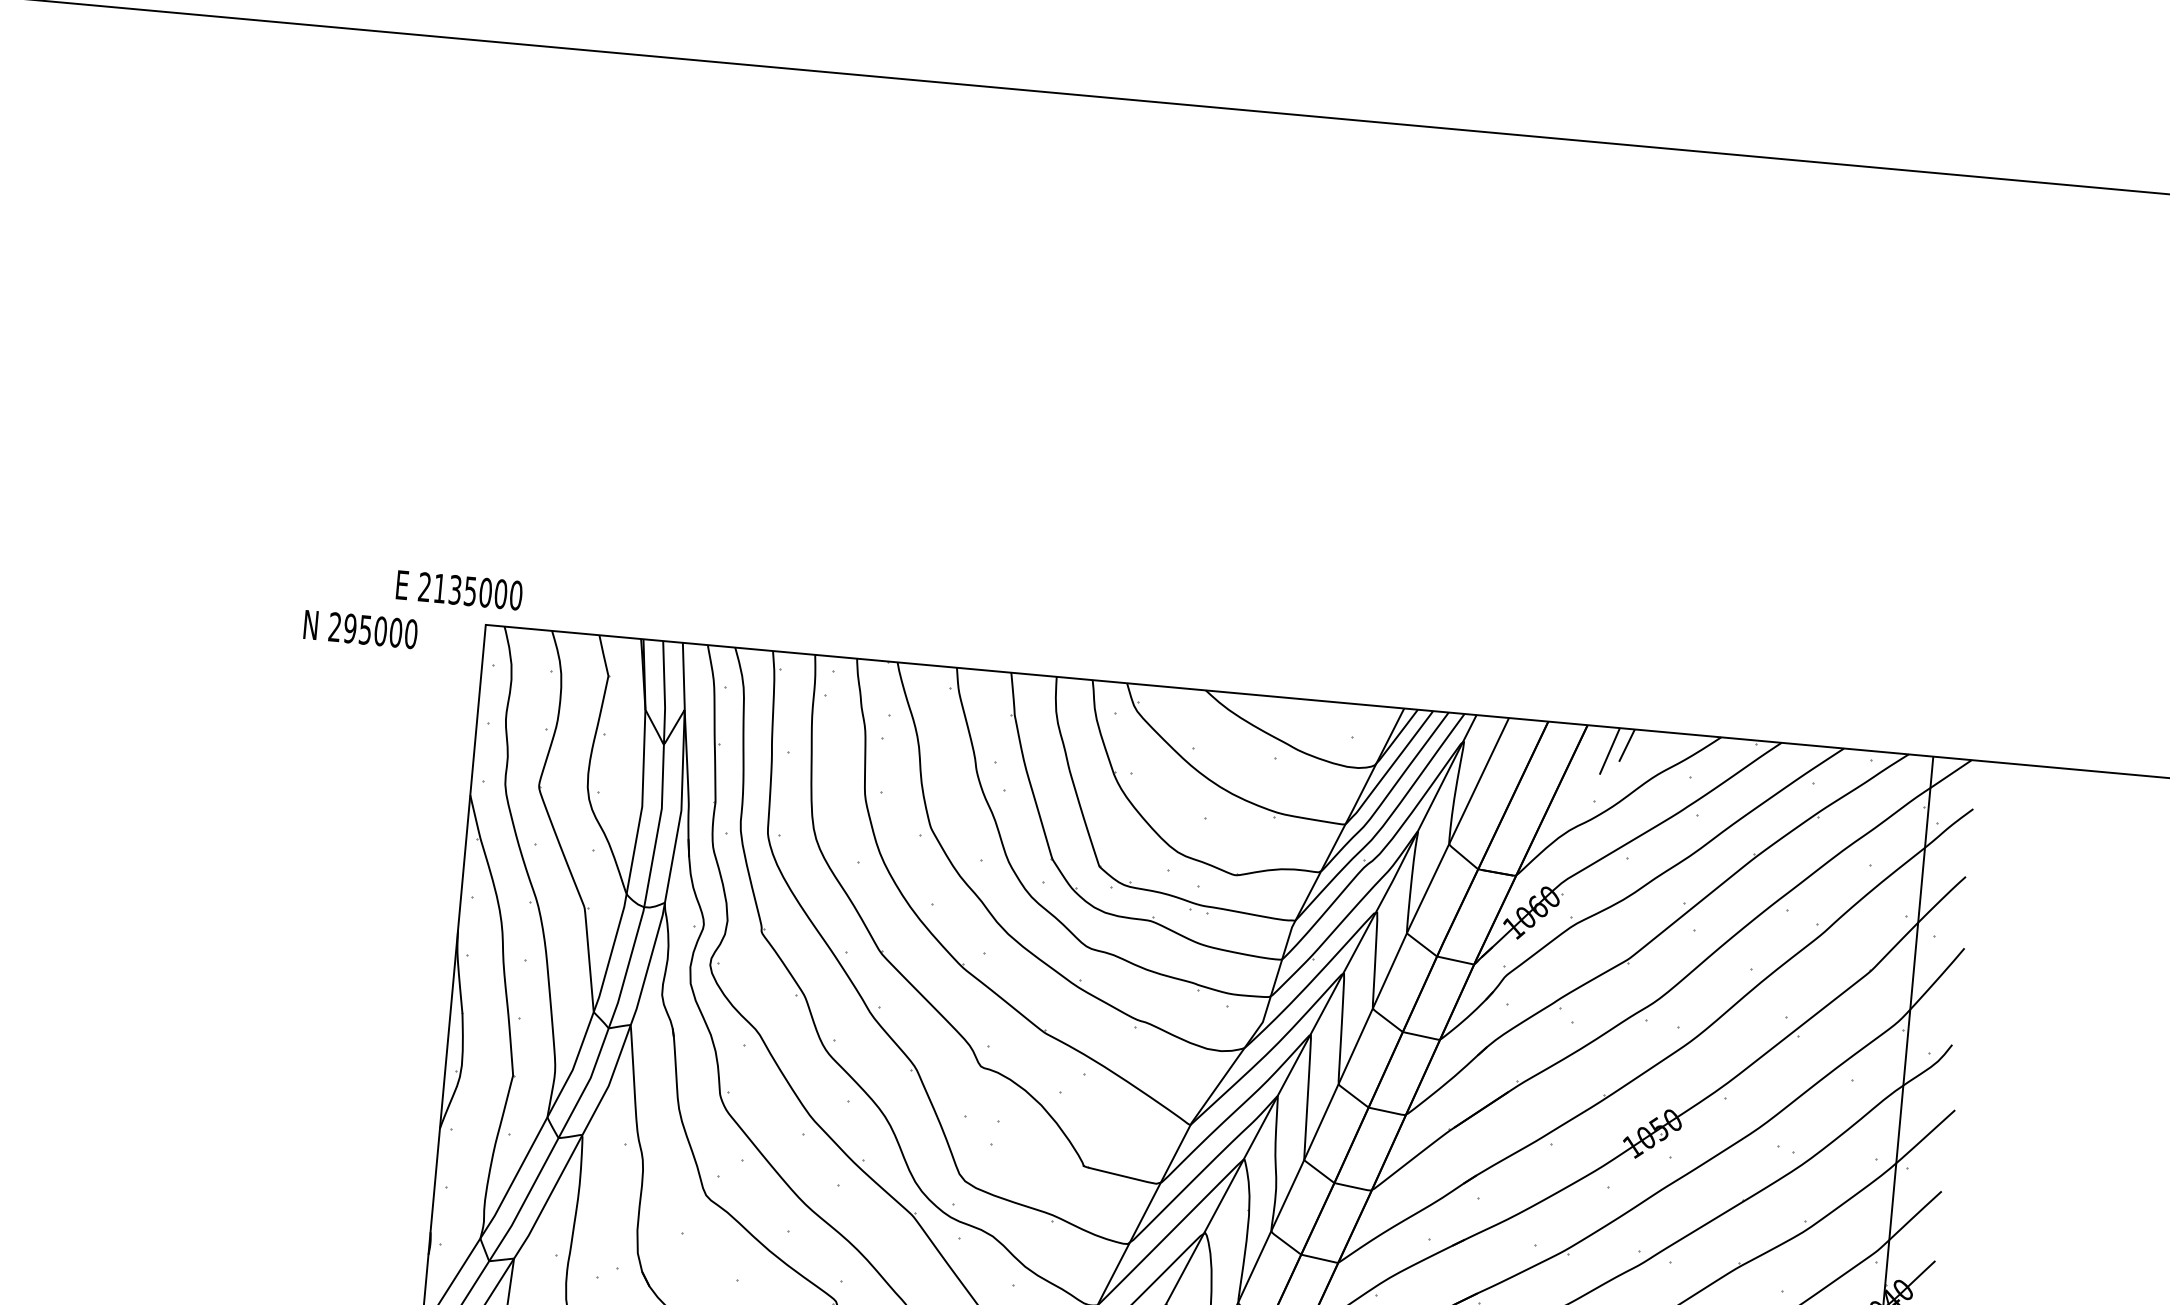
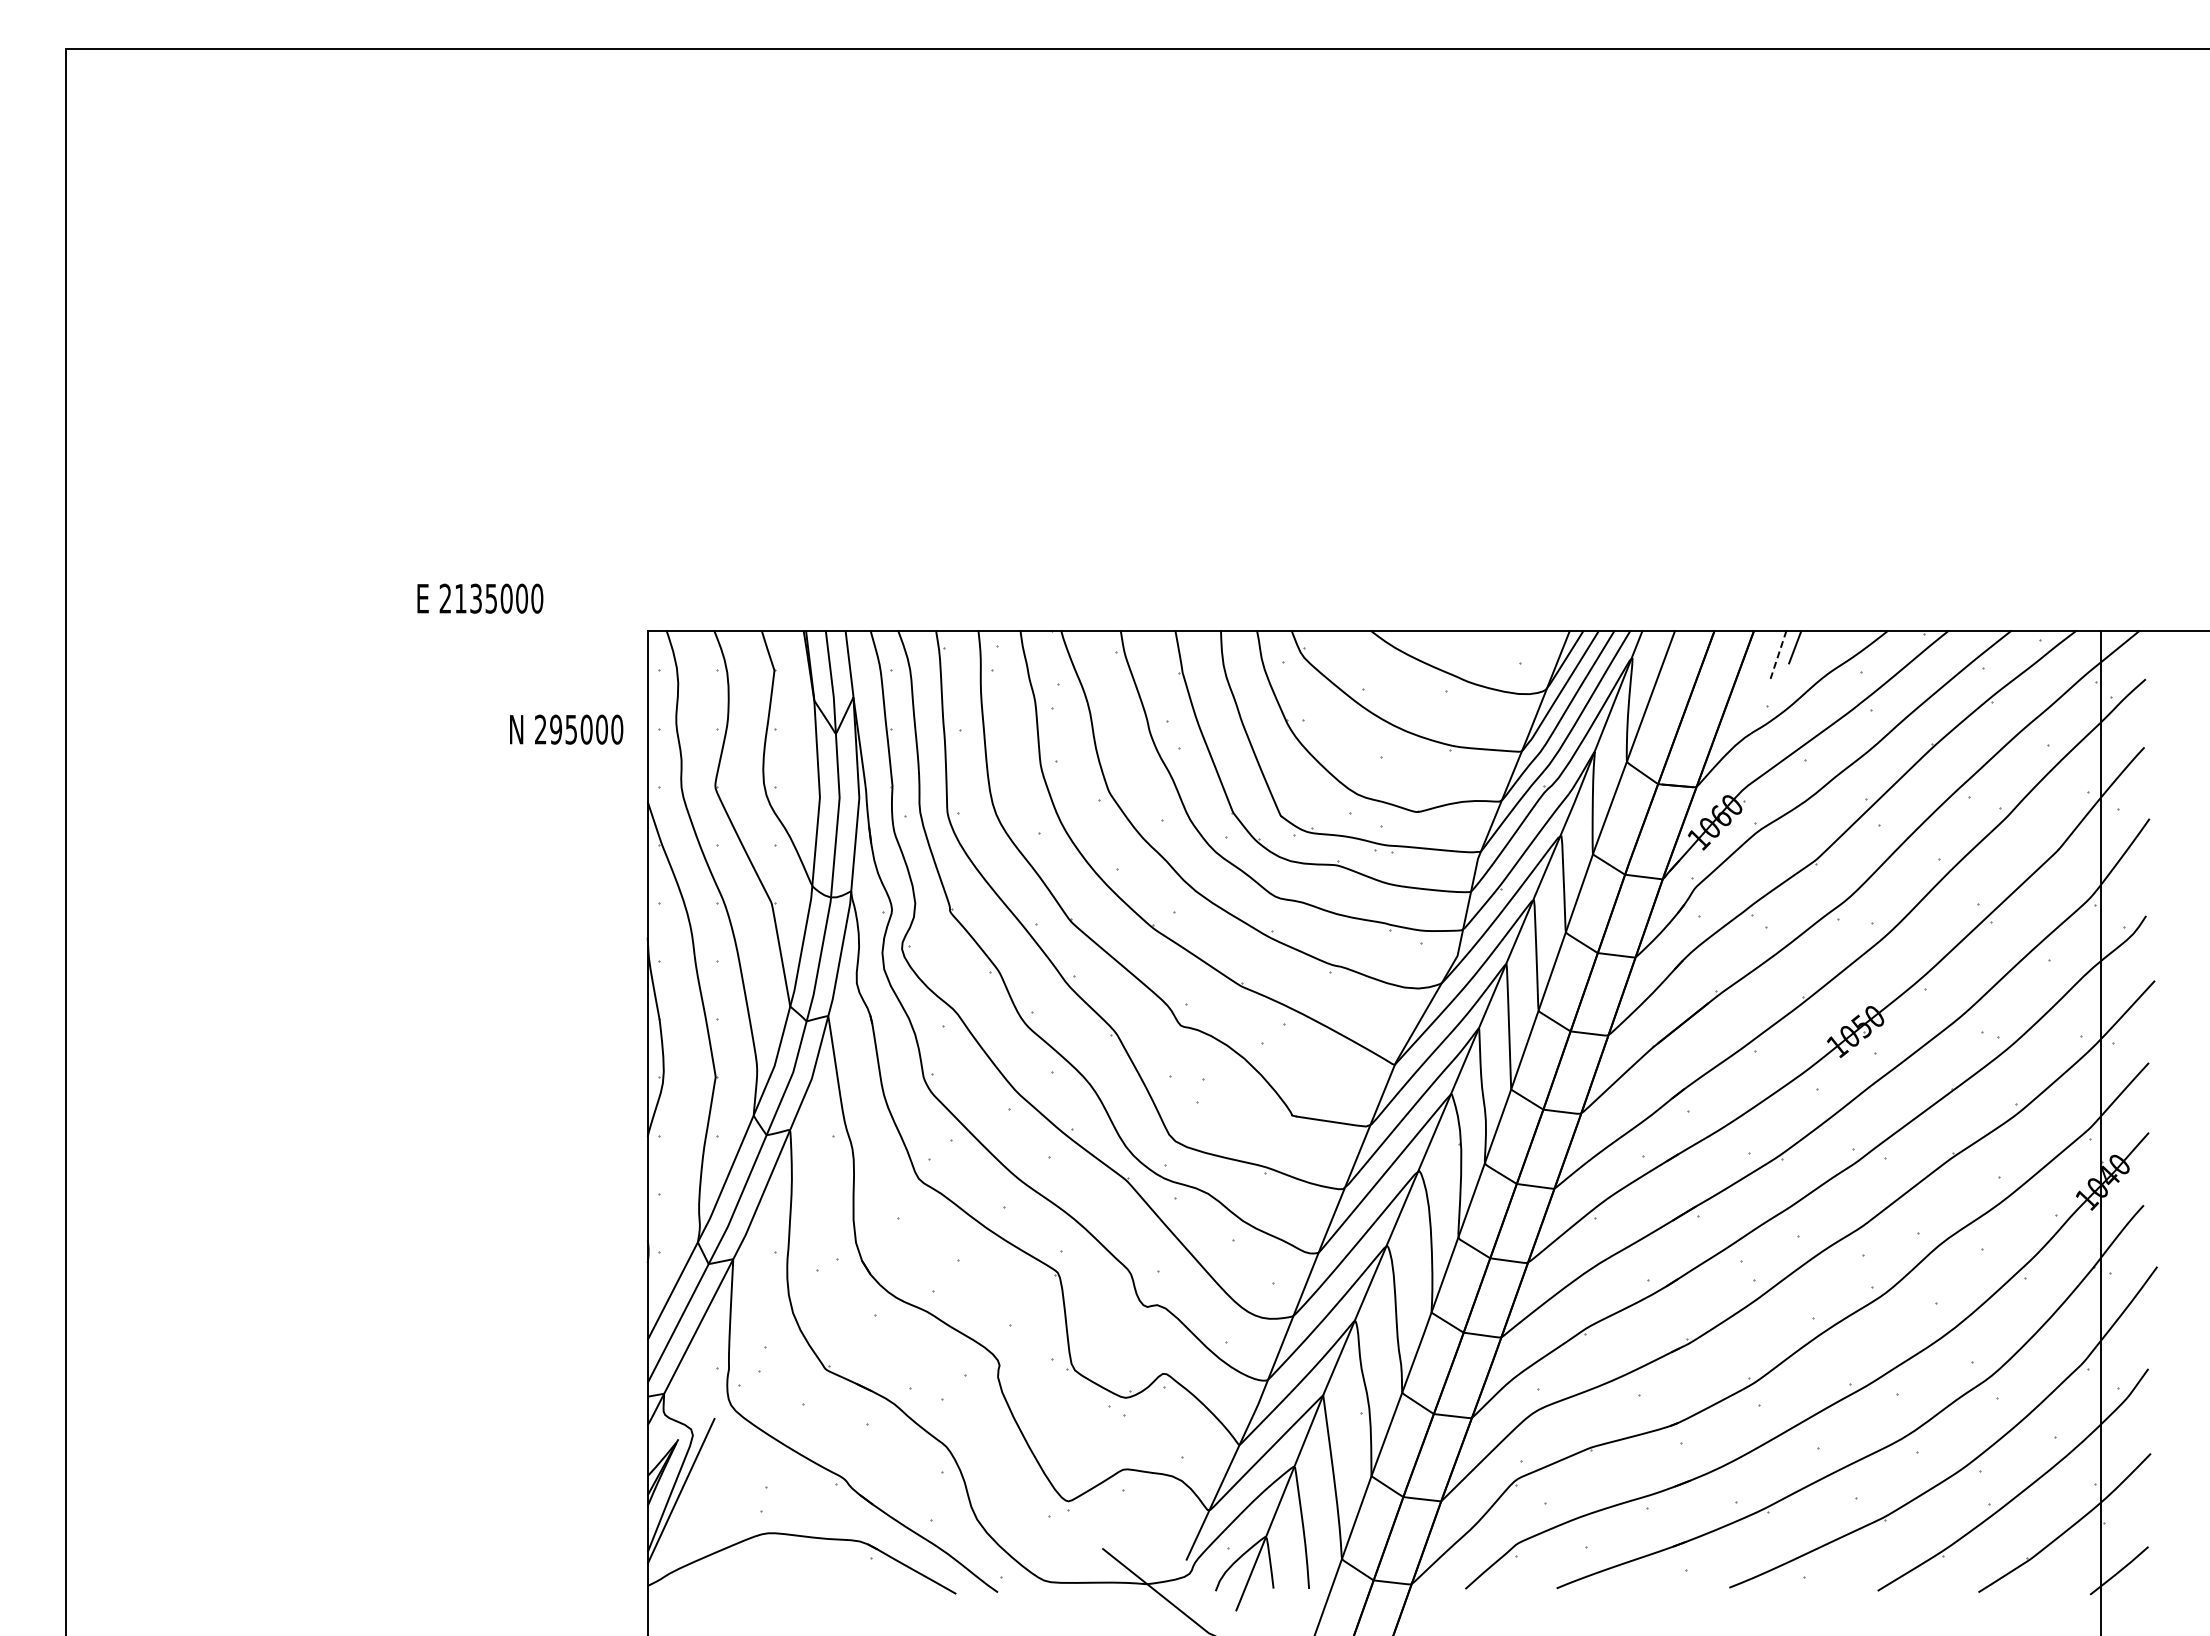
text: (459, 590) -> (480, 598), moved
text: (360, 629) -> (566, 729), moved
line: (1609, 752) -> (1778, 655), solid -> dashed

